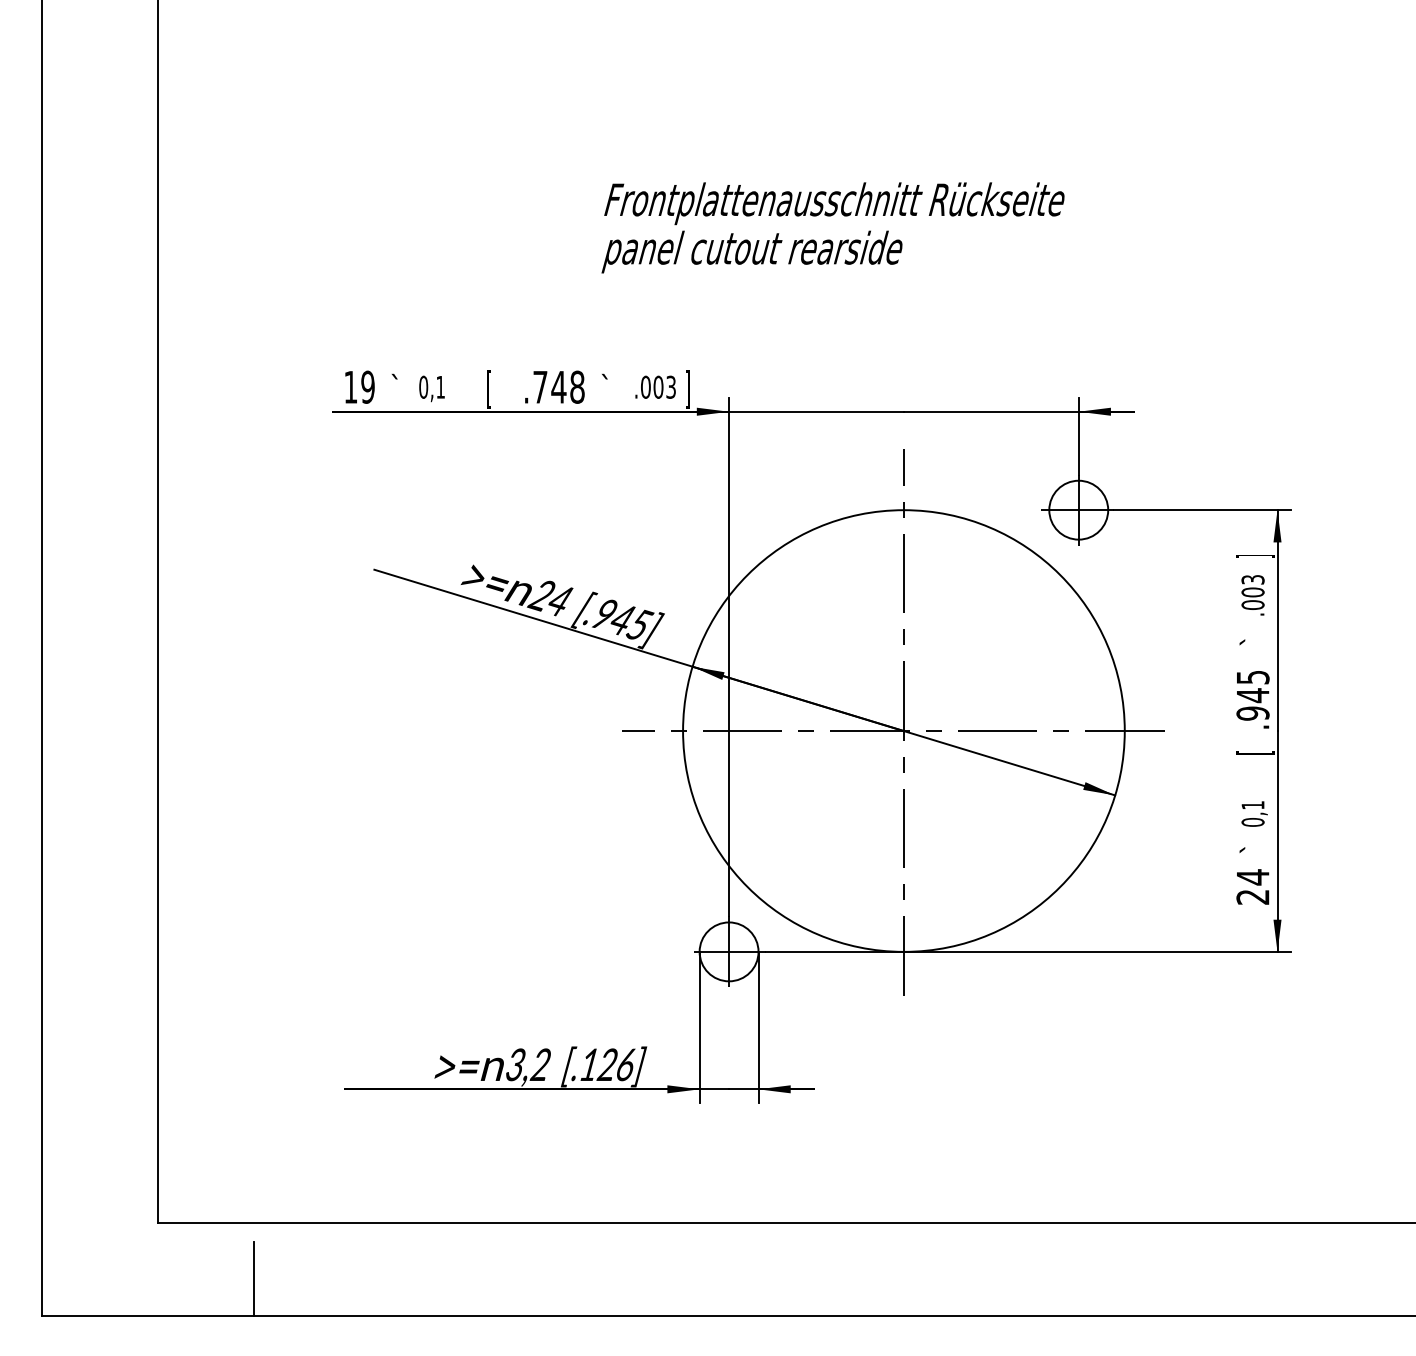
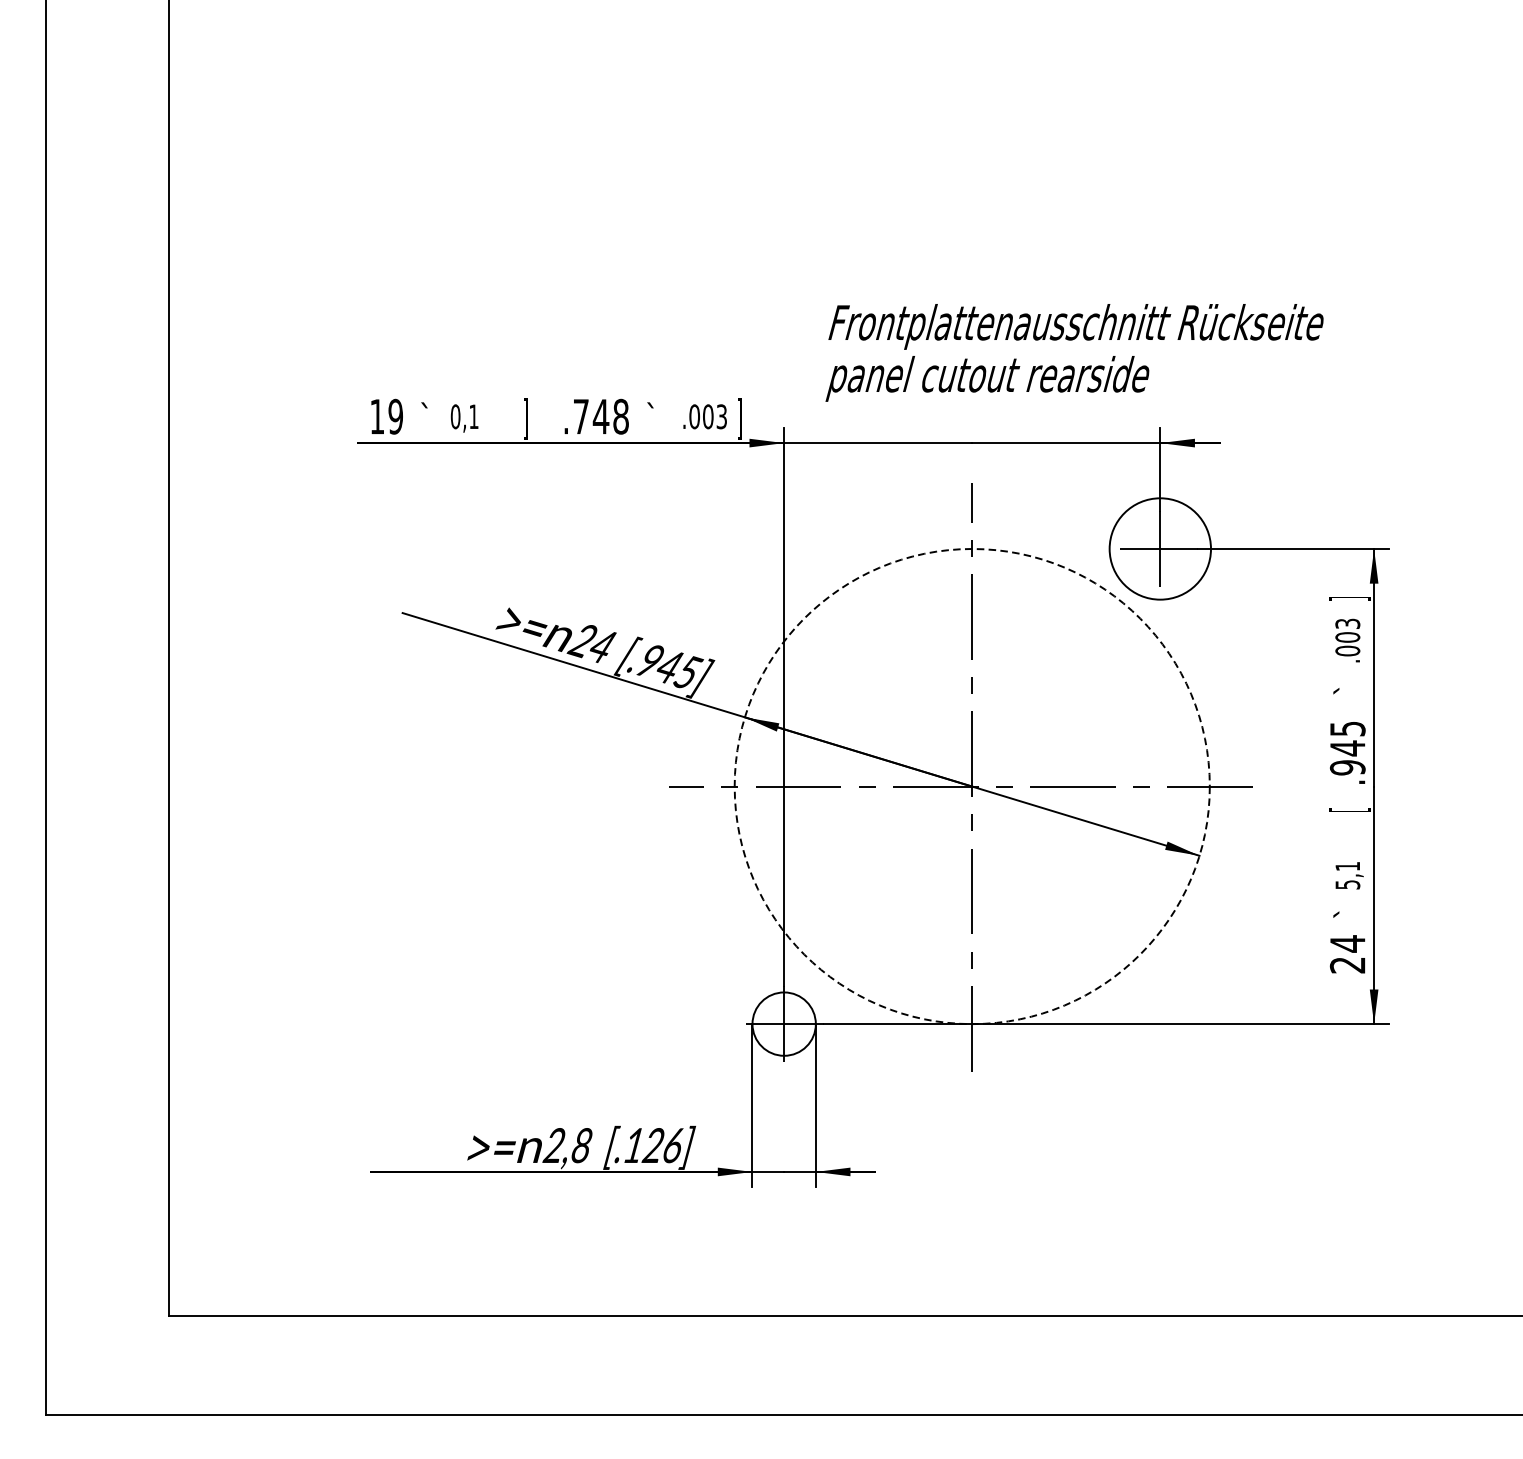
text: (832, 227) -> (1073, 352), moved
text: (488, 389) -> (525, 419), [ -> ]
circle: (1078, 509) -> (1160, 548), size x1.6
circle: (903, 730) -> (971, 785), solid -> dashed
text: (1252, 822) -> (1347, 884), 0,1 -> 5,1
text: (527, 1065) -> (567, 1146), 3,2 -> 2,8
line: (254, 1278) -> (273, 1375), removed

